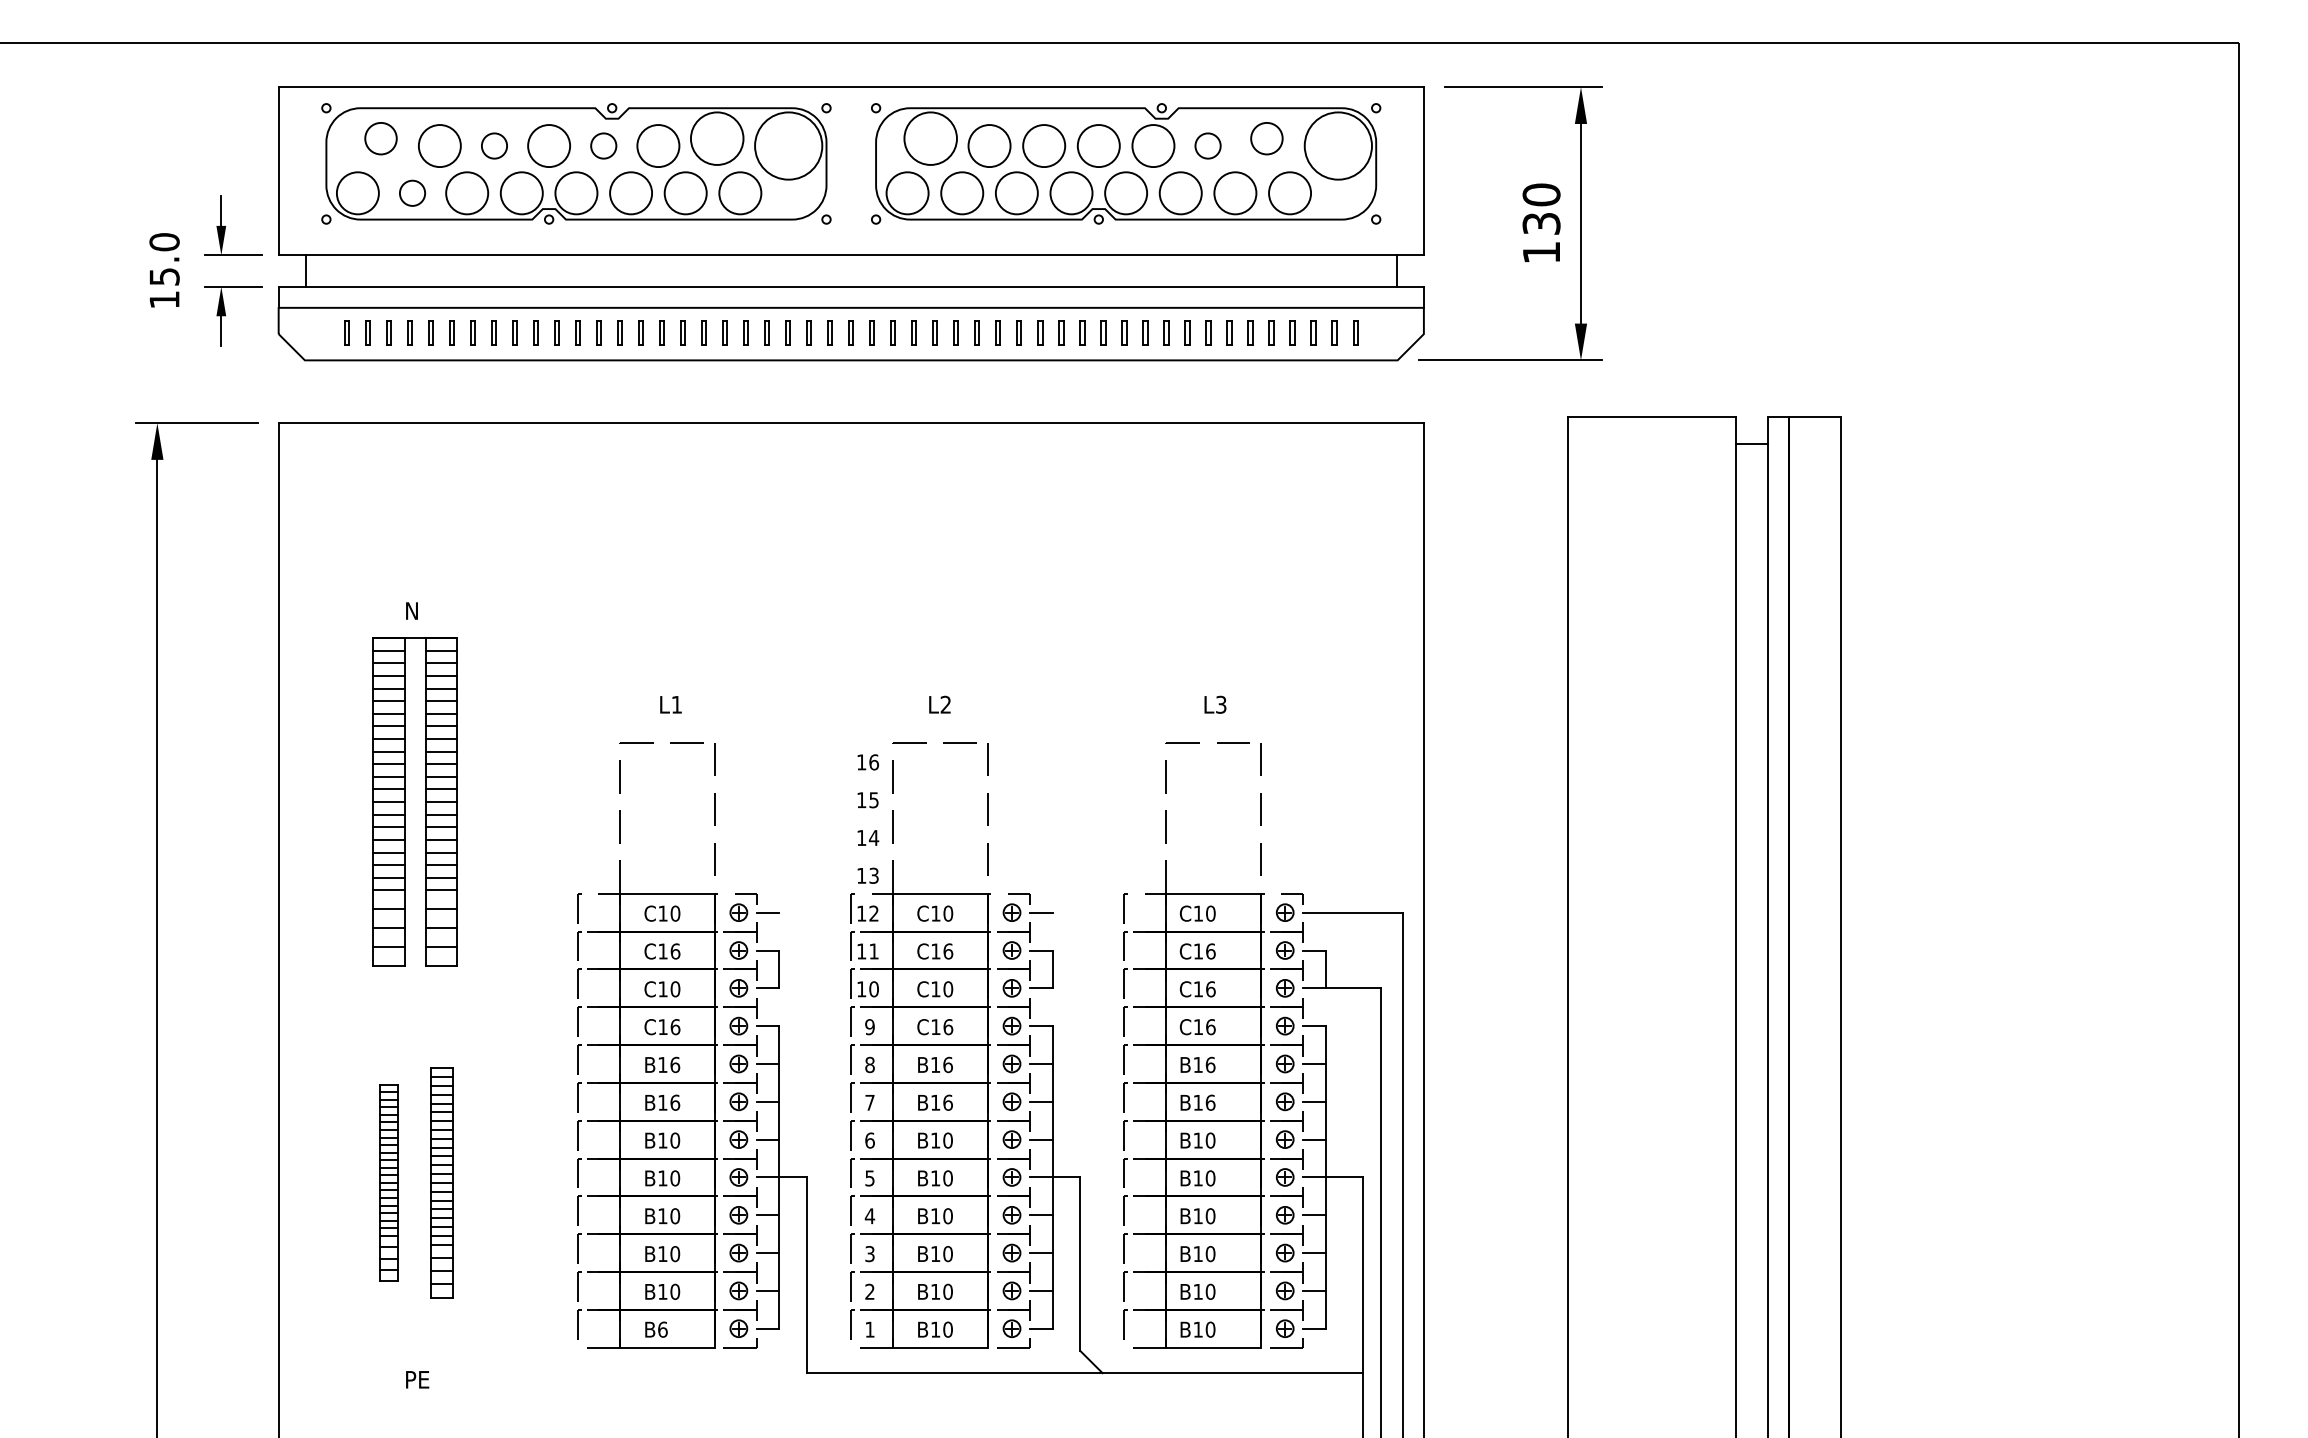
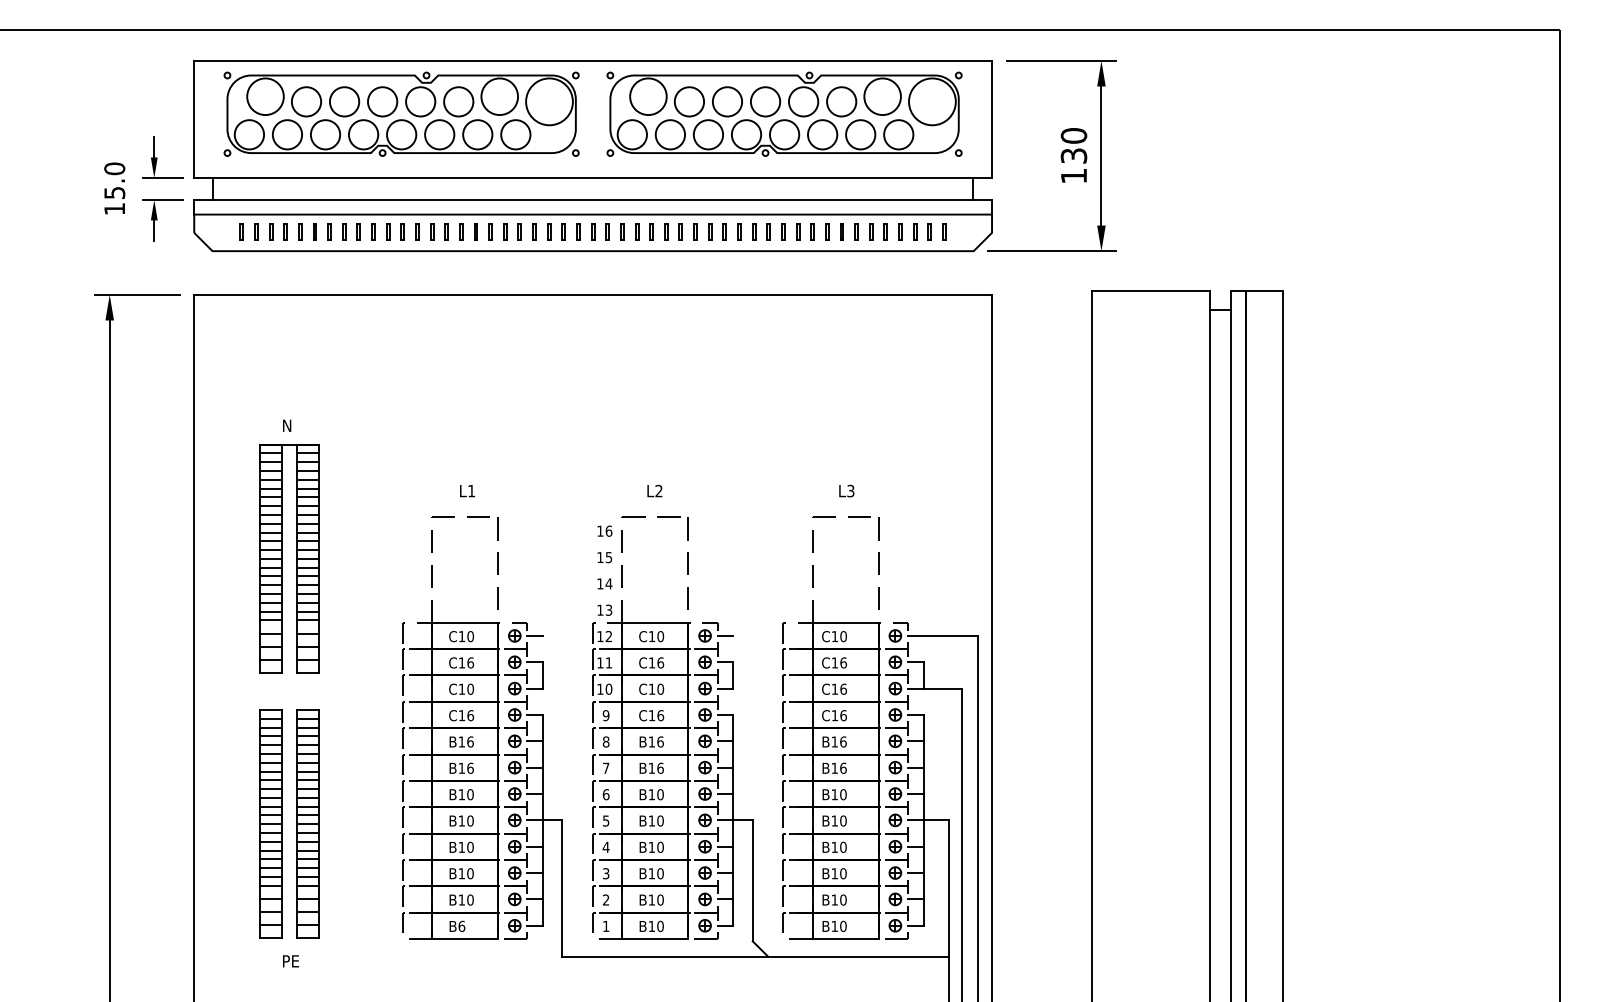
circle: (380, 138) -> (265, 96), size x1.67
circle: (1266, 138) -> (882, 96), size x1.67
circle: (494, 145) -> (344, 101), size x1.67
circle: (603, 145) -> (420, 101), size x1.67
circle: (1207, 145) -> (841, 101), size x1.67
circle: (412, 192) -> (287, 134), size x1.67
part: (388, 1181) -> (270, 823), size x1.67
part: (441, 1181) -> (307, 823), size x1.43

